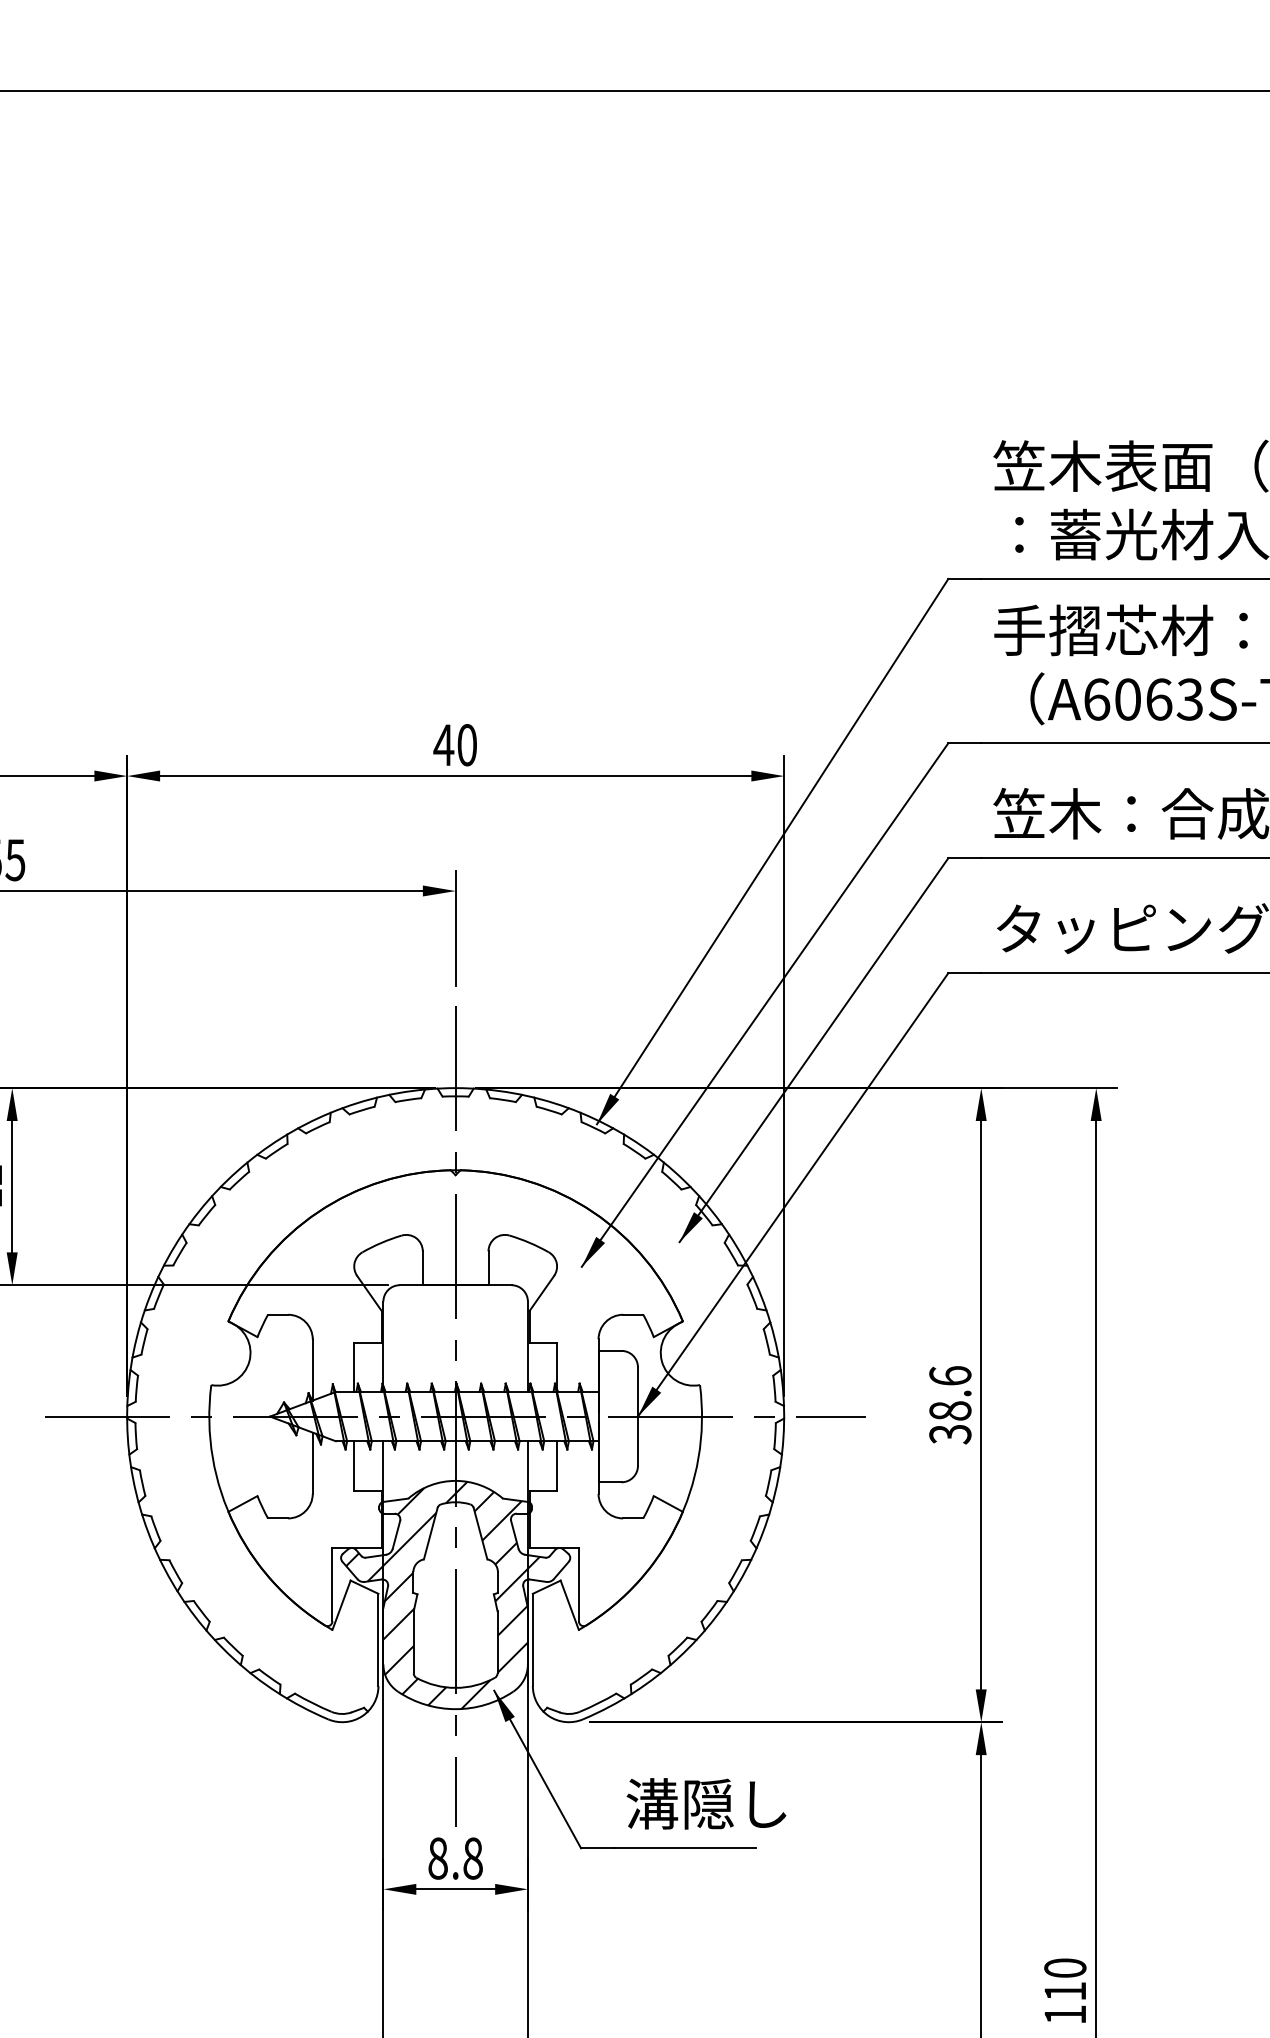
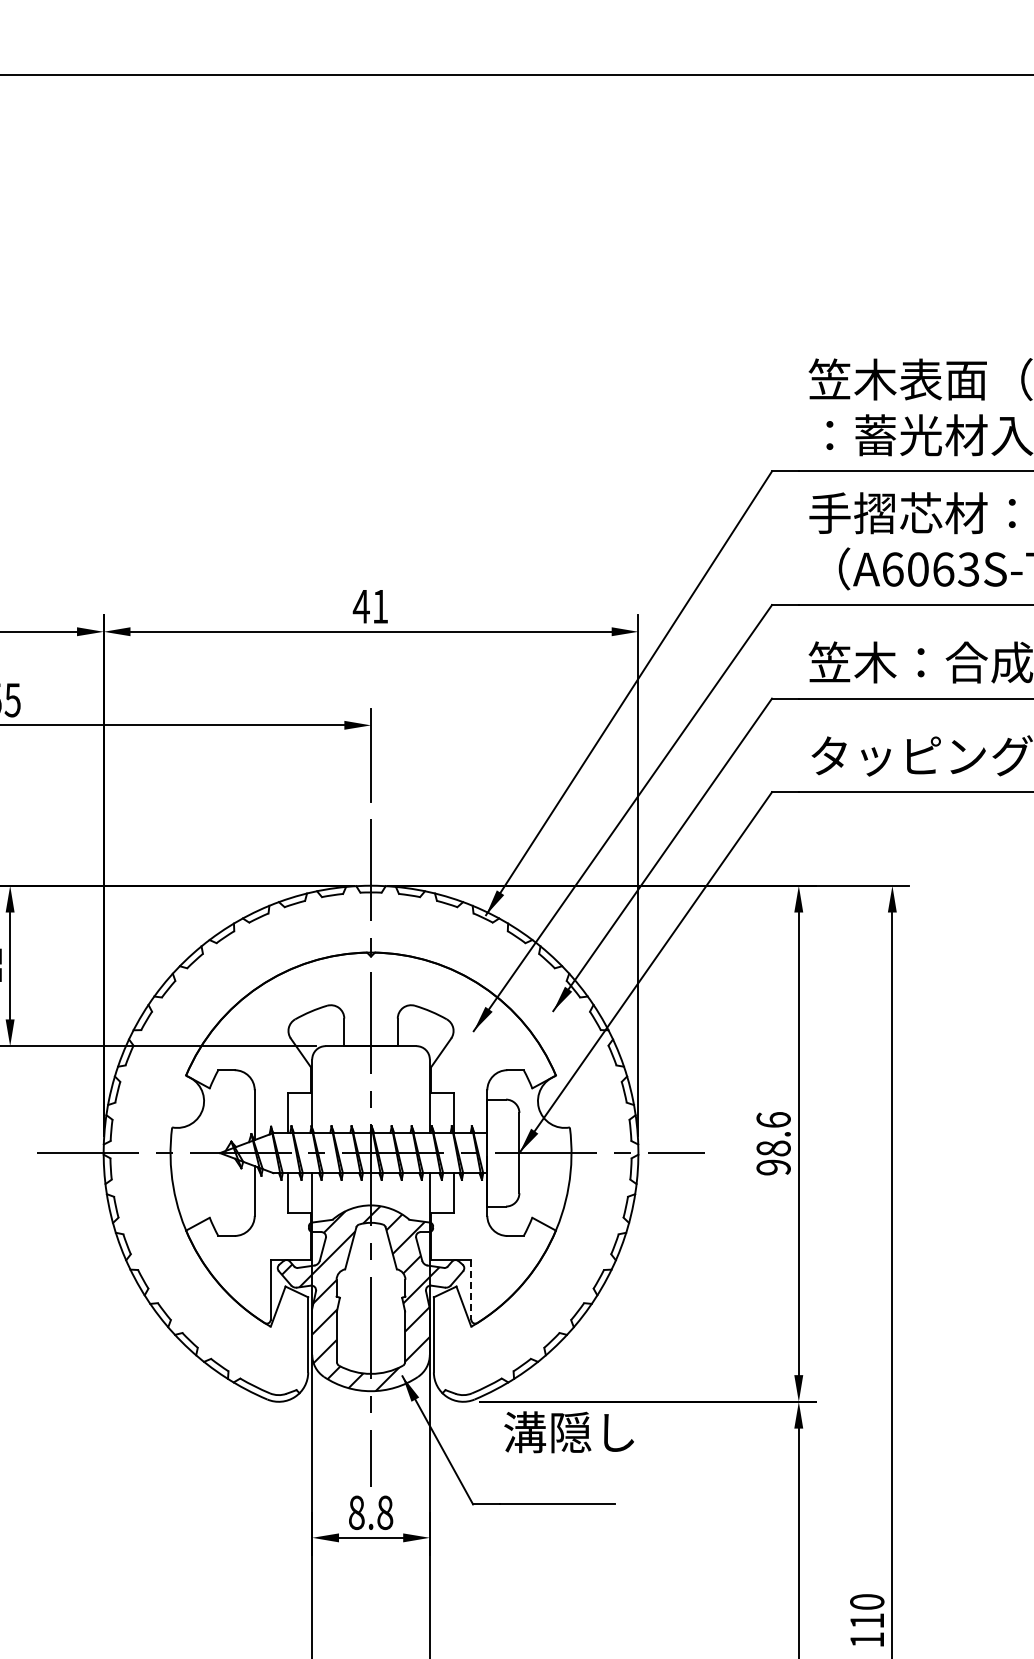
text: (467, 744) -> (380, 606), 40 -> 41
text: (950, 1434) -> (773, 1167), 38.6 -> 98.6
line: (579, 1584) -> (471, 1289), solid -> dashed
text: (705, 1804) -> (568, 1432), moved

